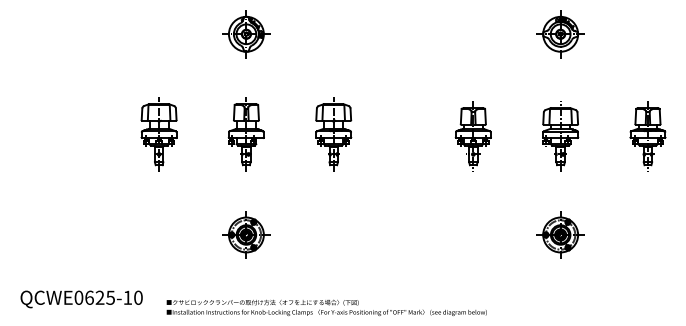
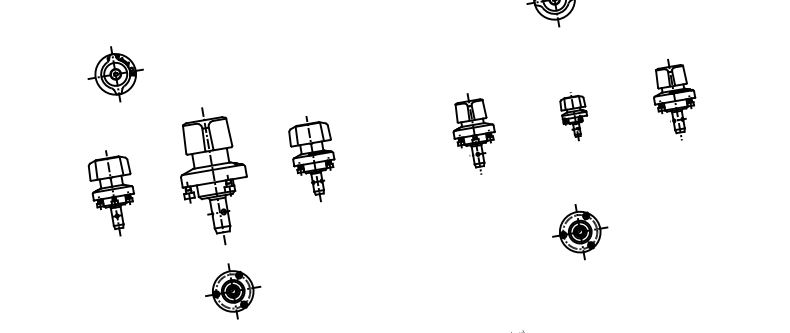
part: (246, 34) -> (115, 74), moved
part: (245, 134) -> (212, 176), size x1.6
part: (560, 136) -> (574, 116), size x0.6
part: (560, 234) -> (579, 231), moved

